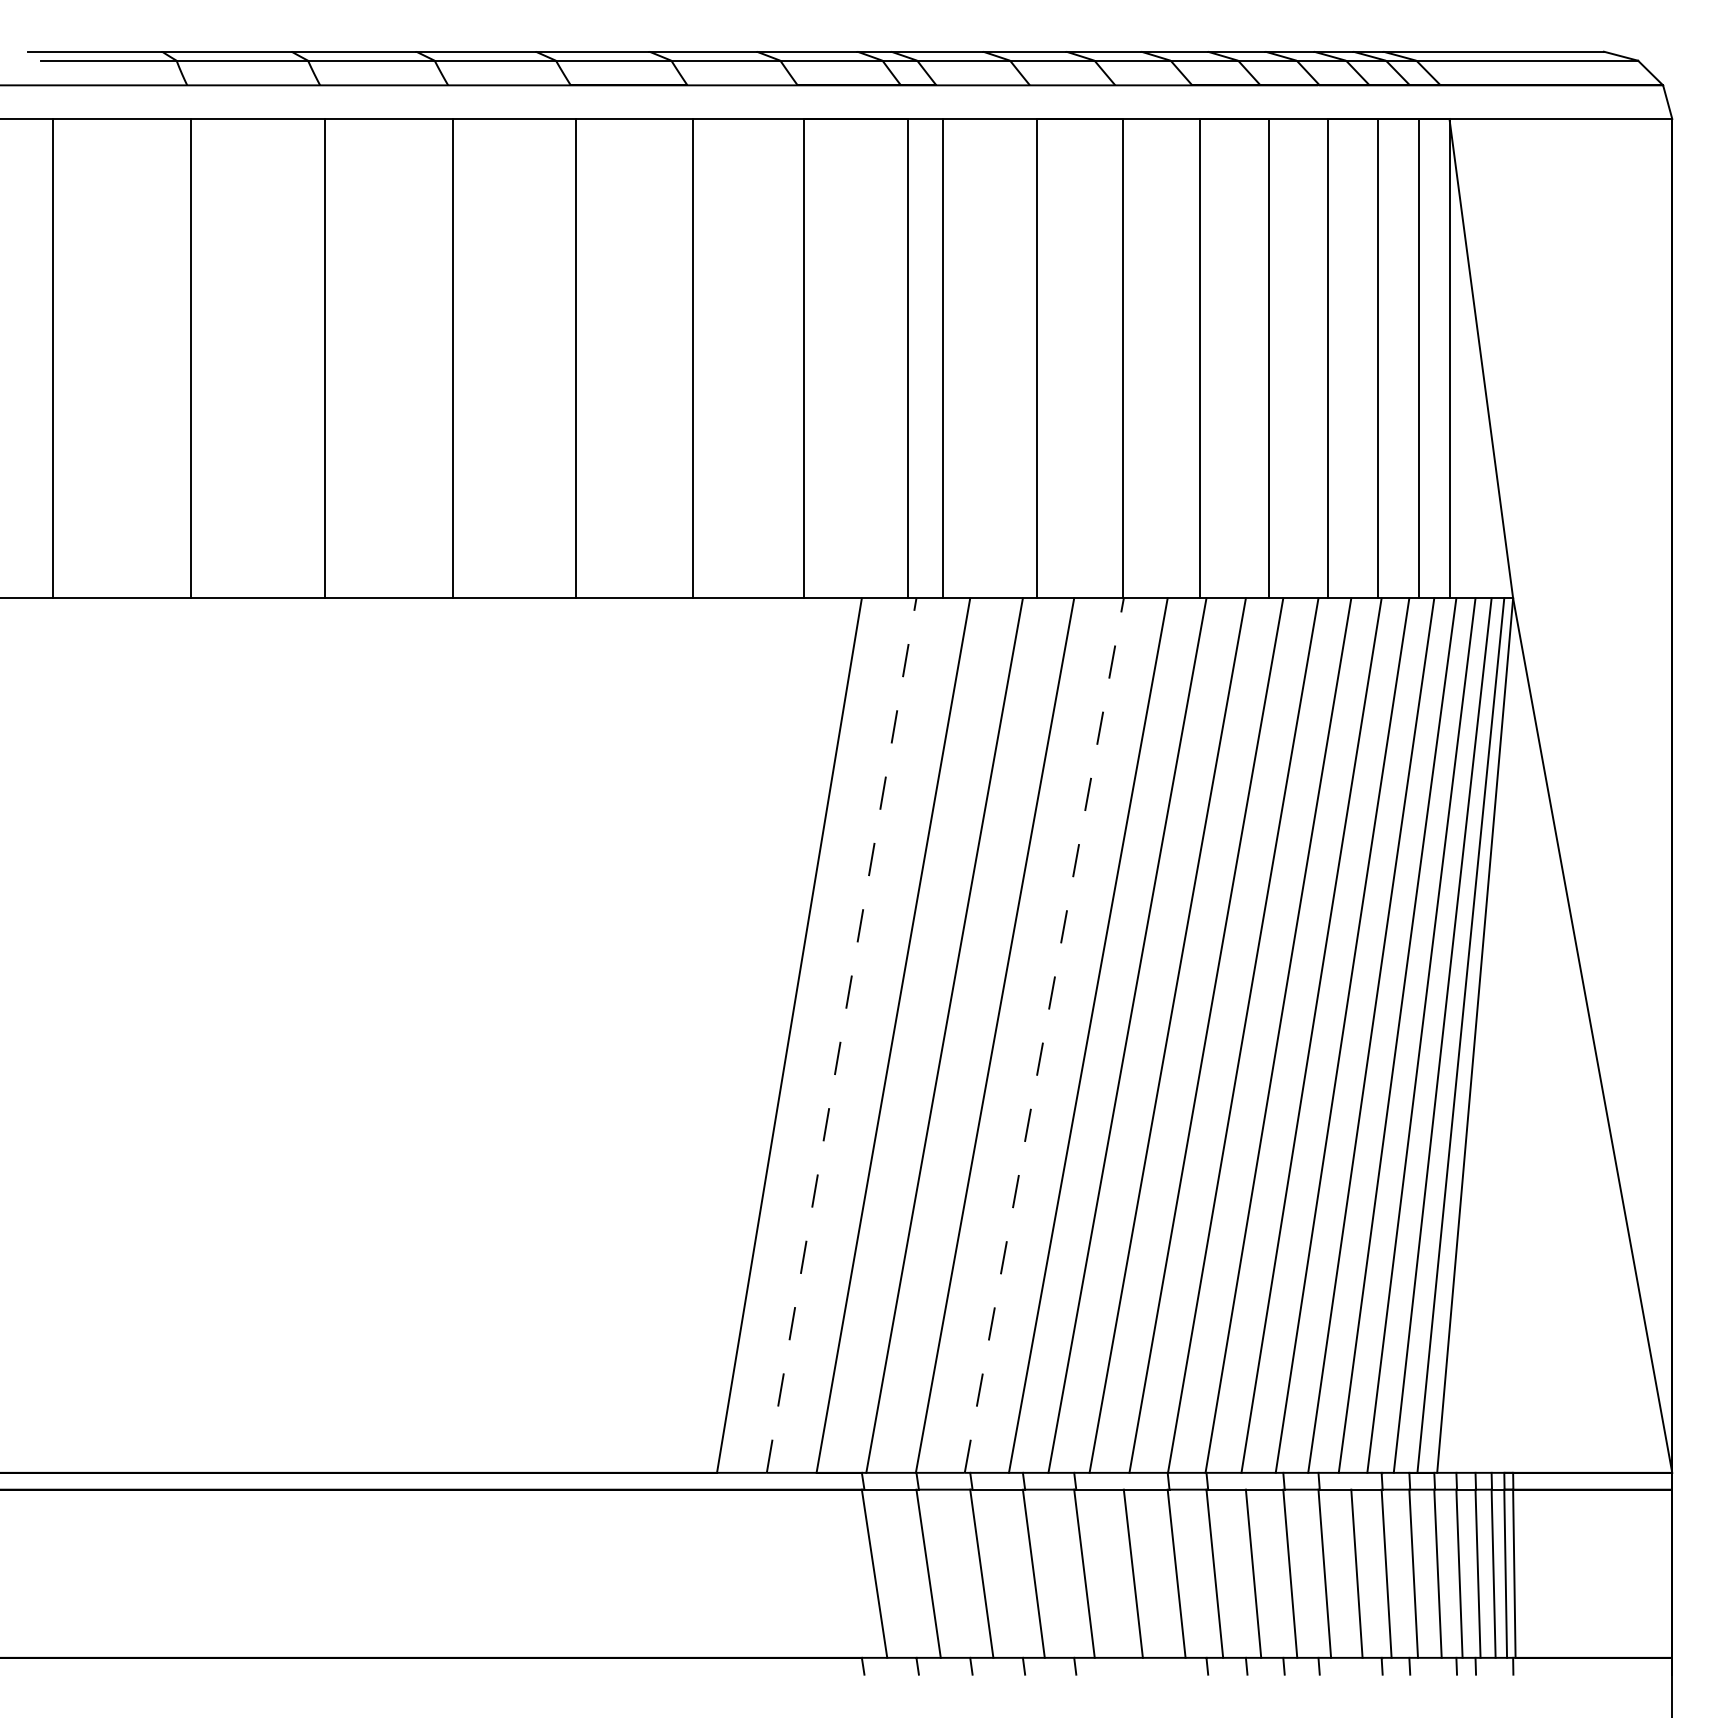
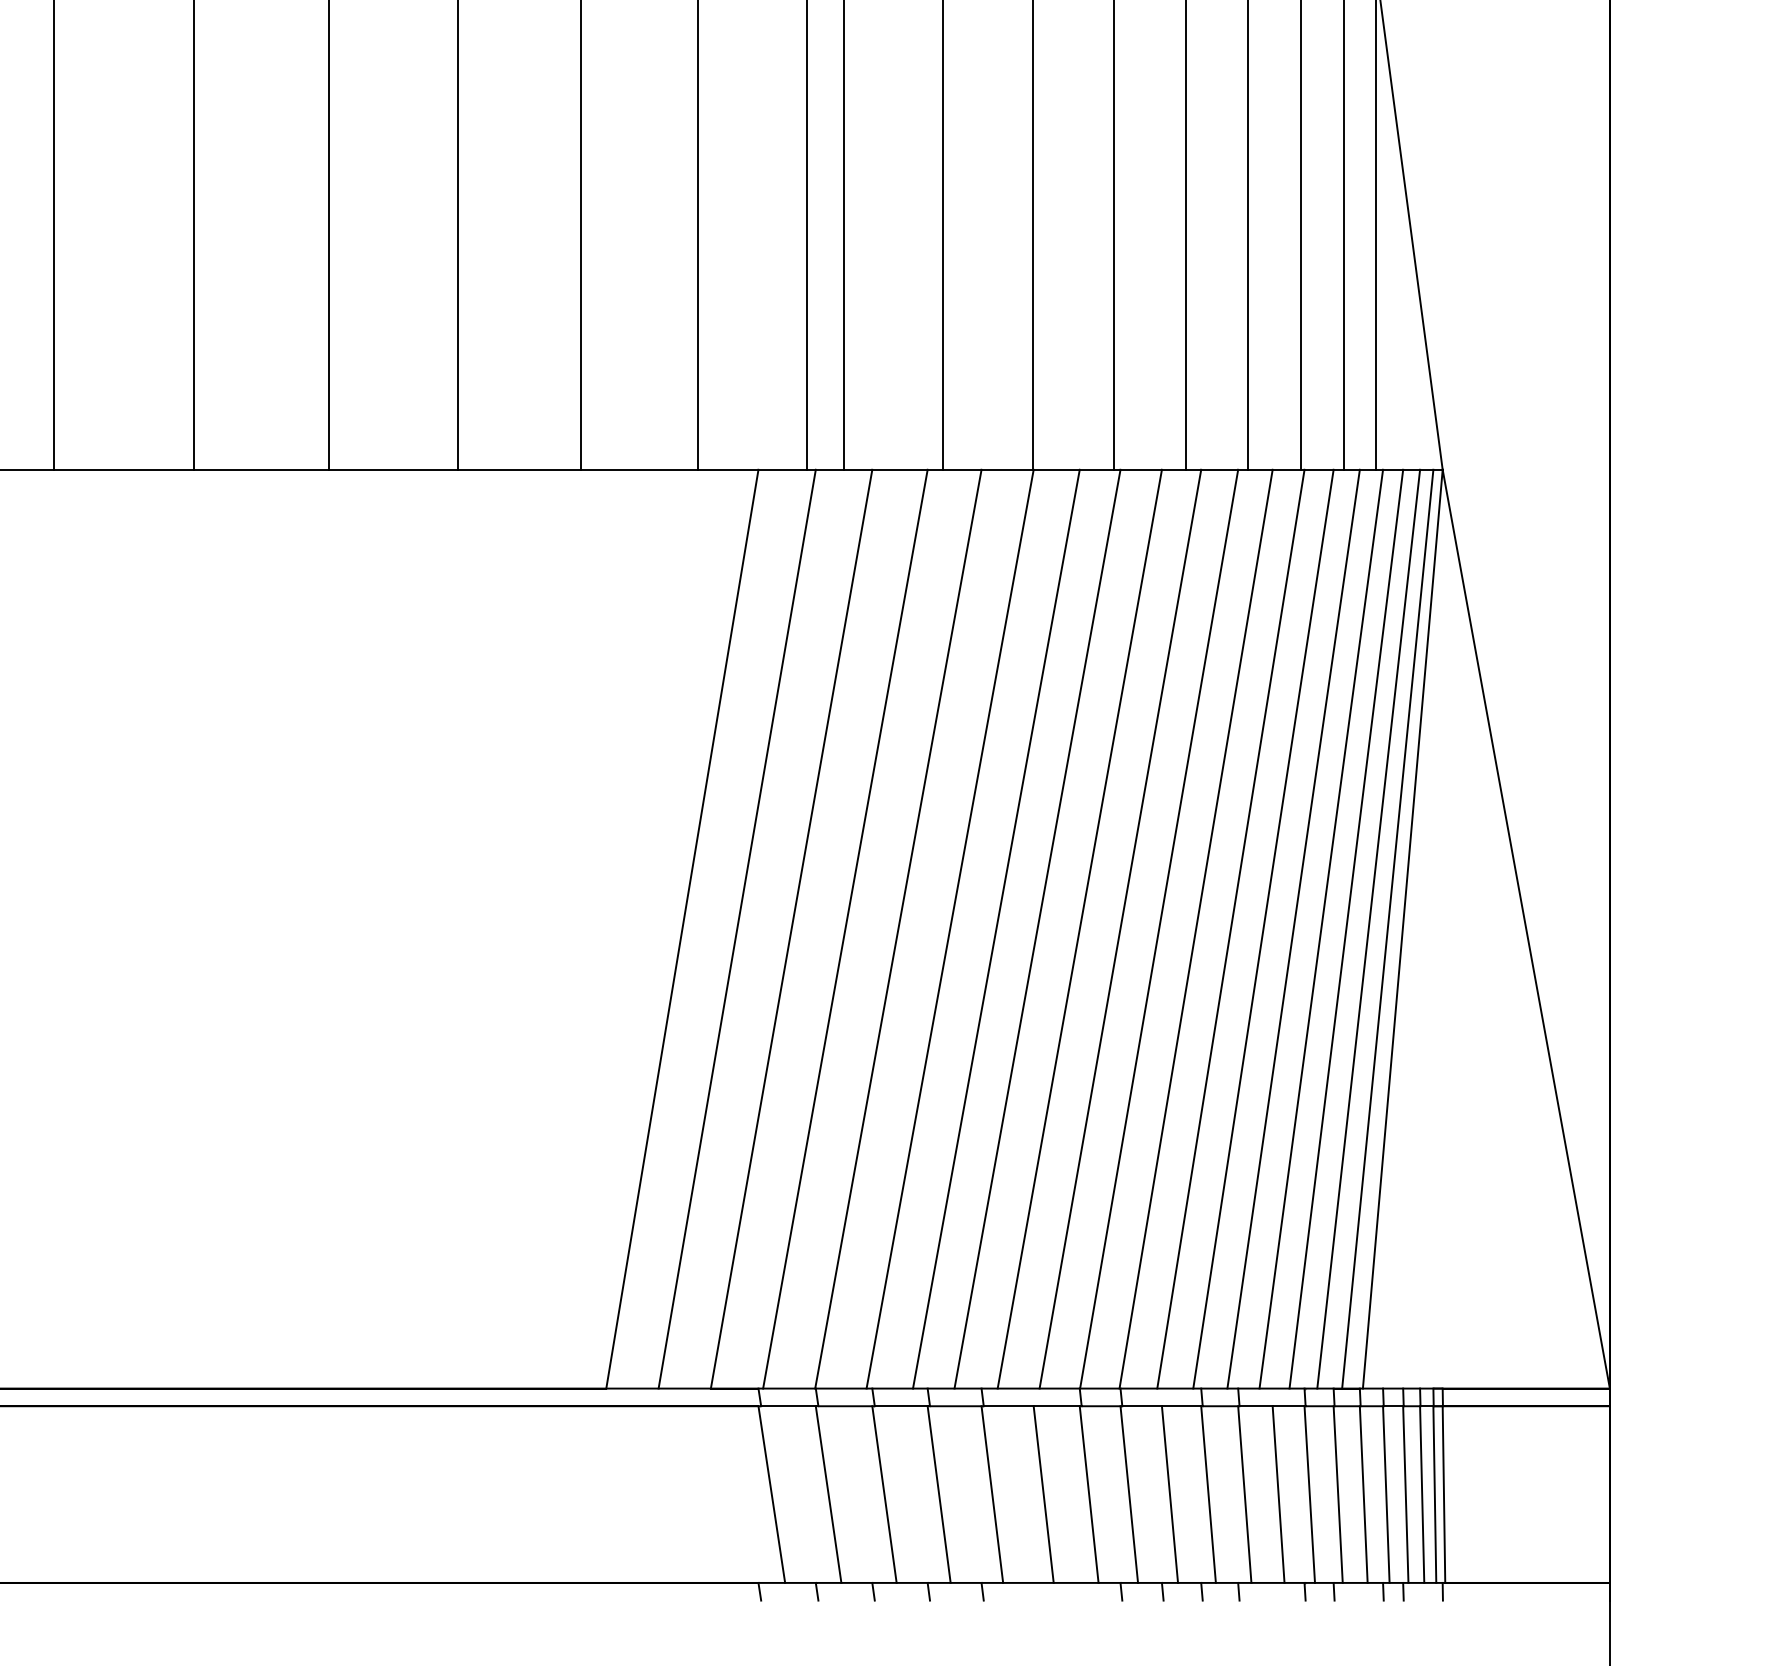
line: (841, 1035) -> (737, 929), dashed -> solid
line: (1044, 1035) -> (950, 929), dashed -> solid

